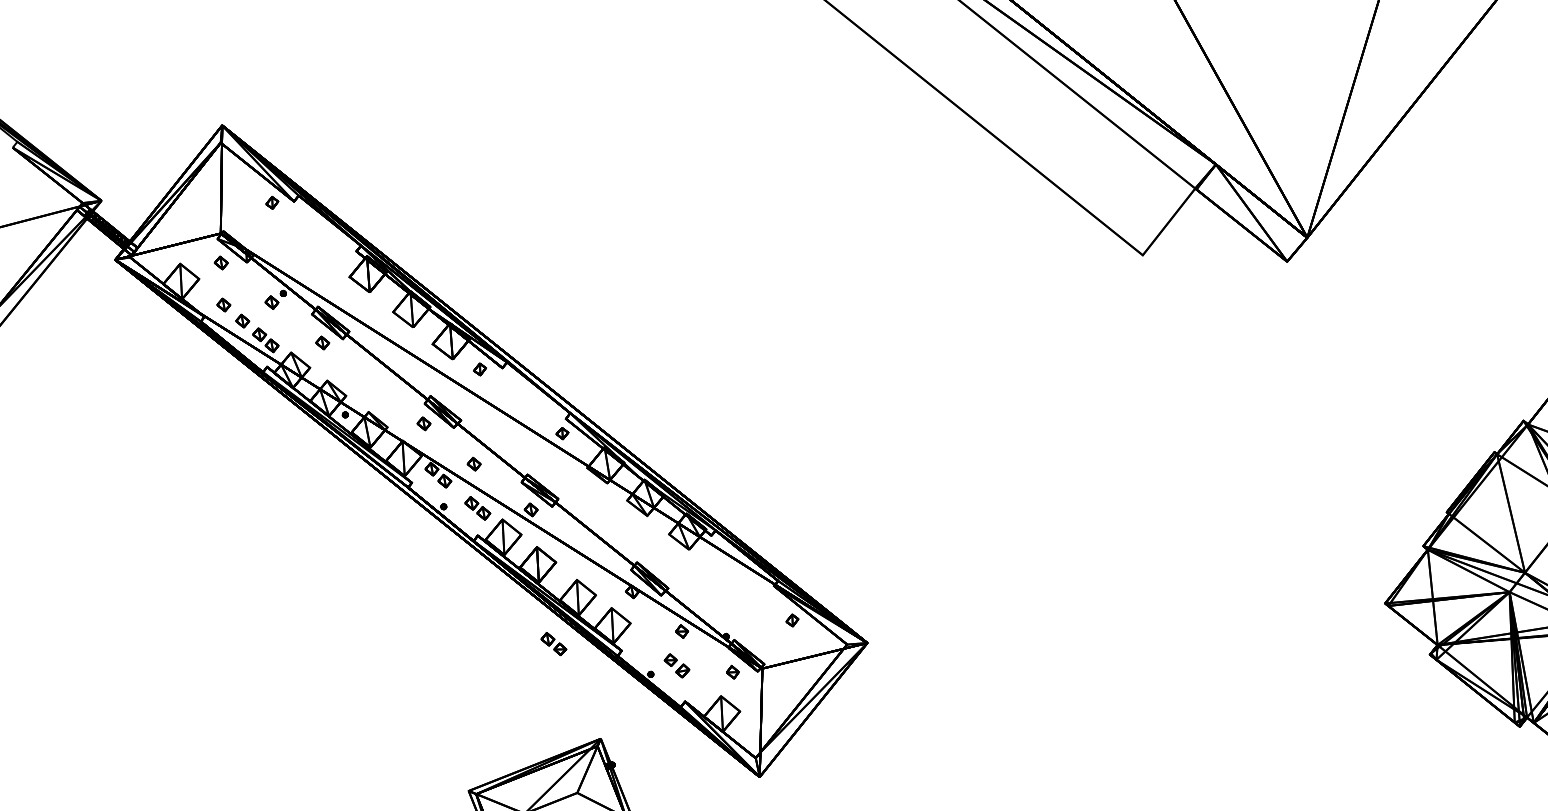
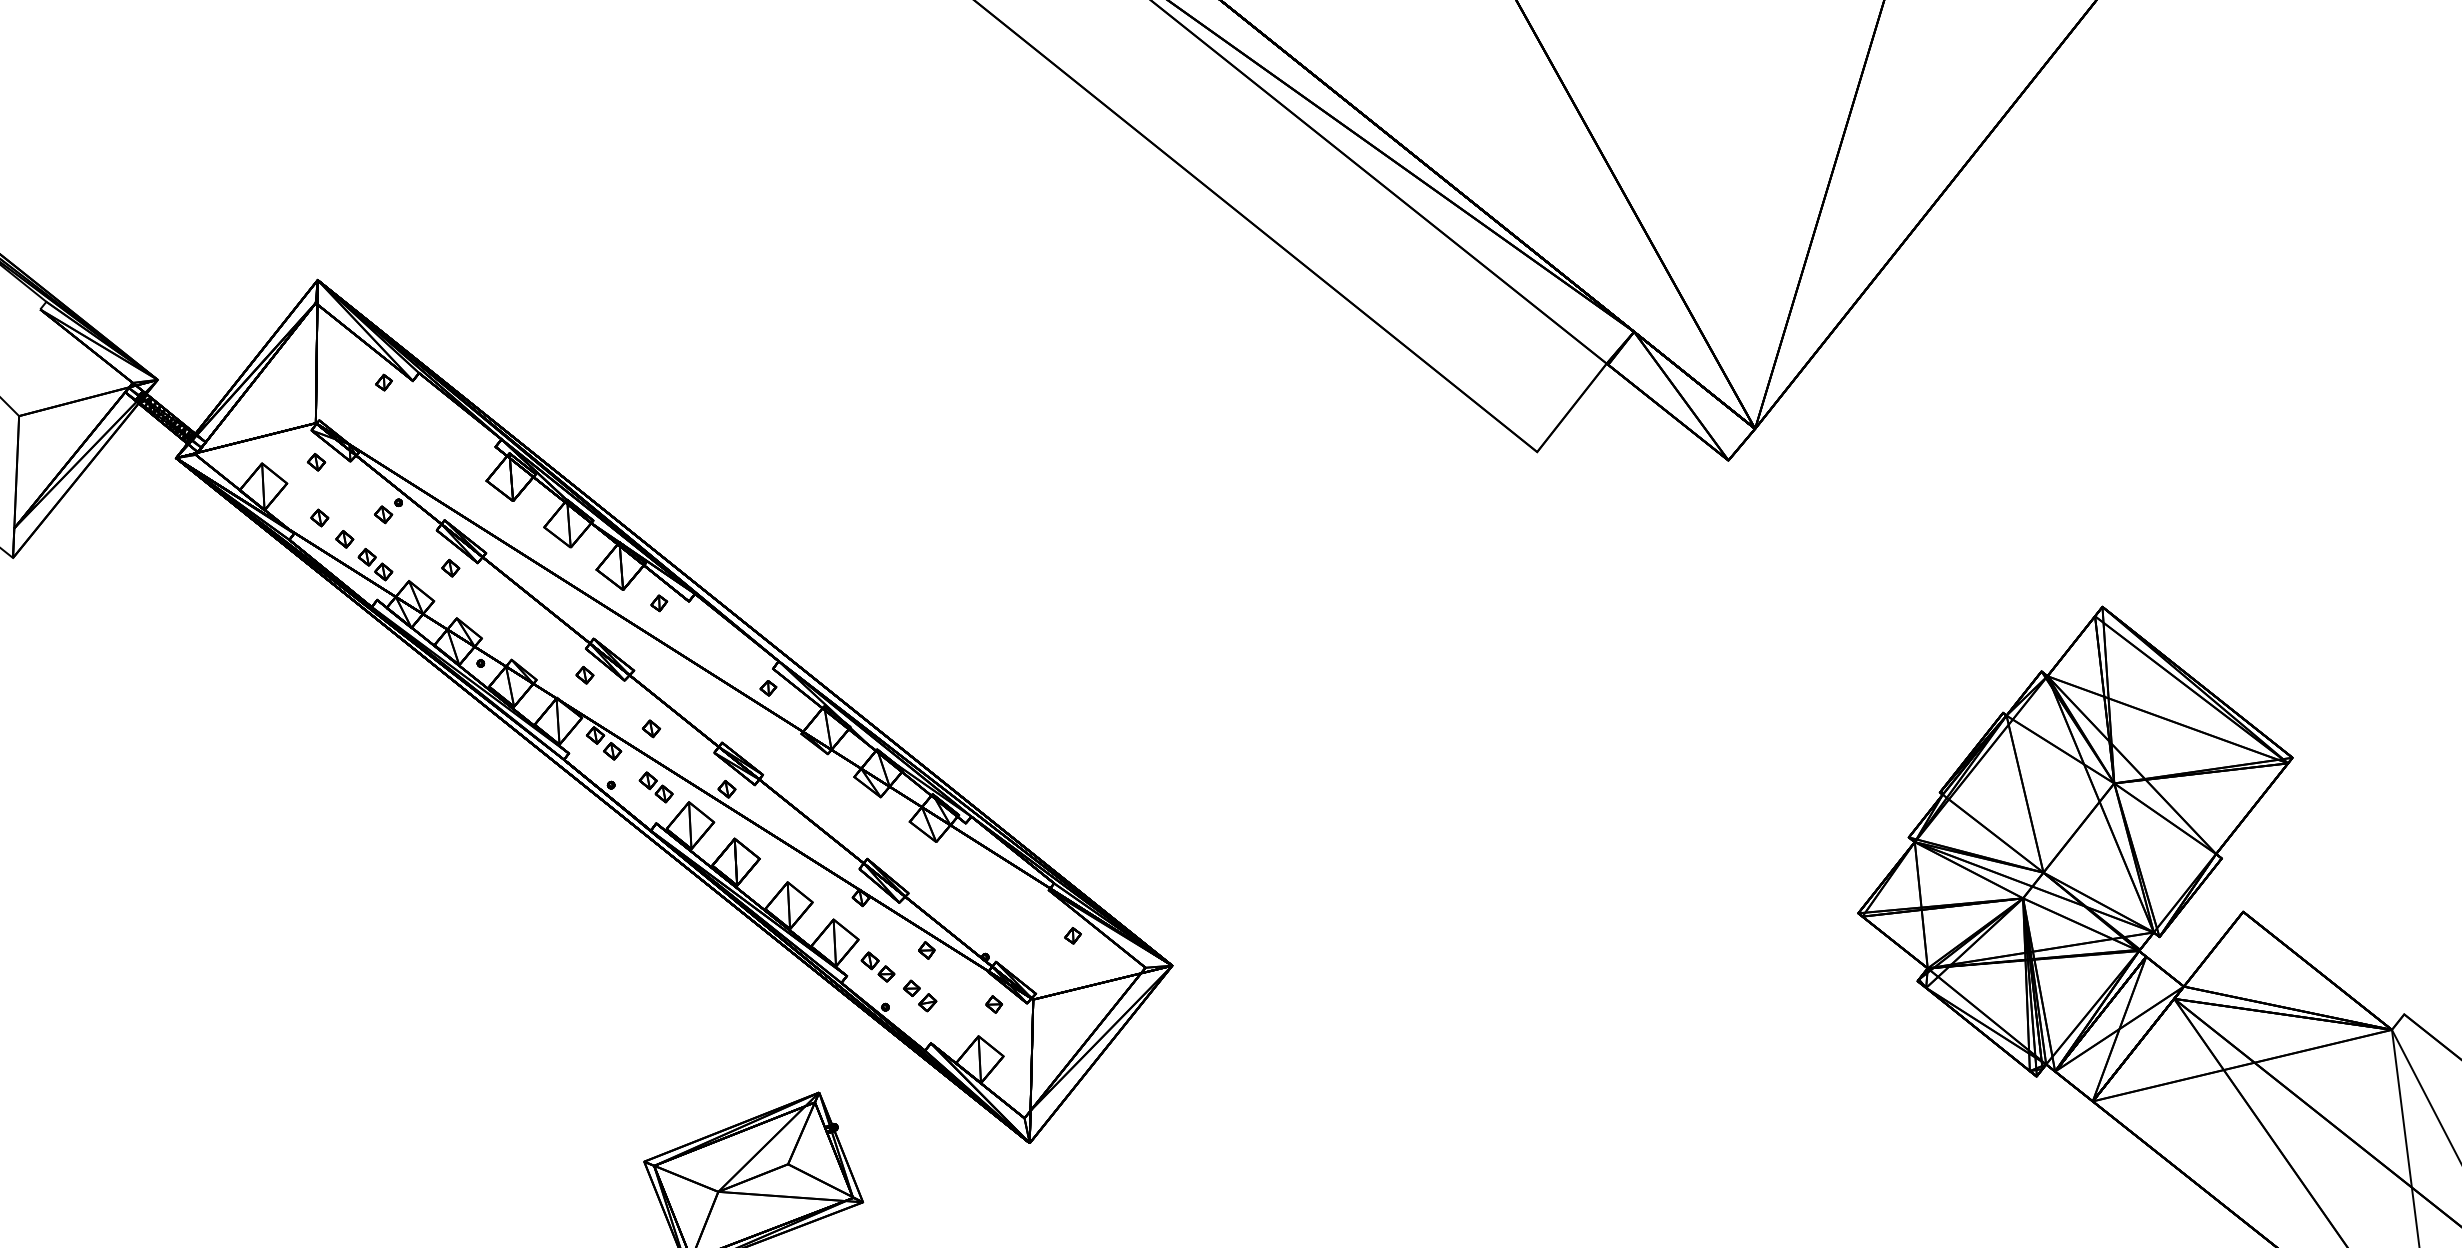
part: (553, 643) -> (877, 966), moved

